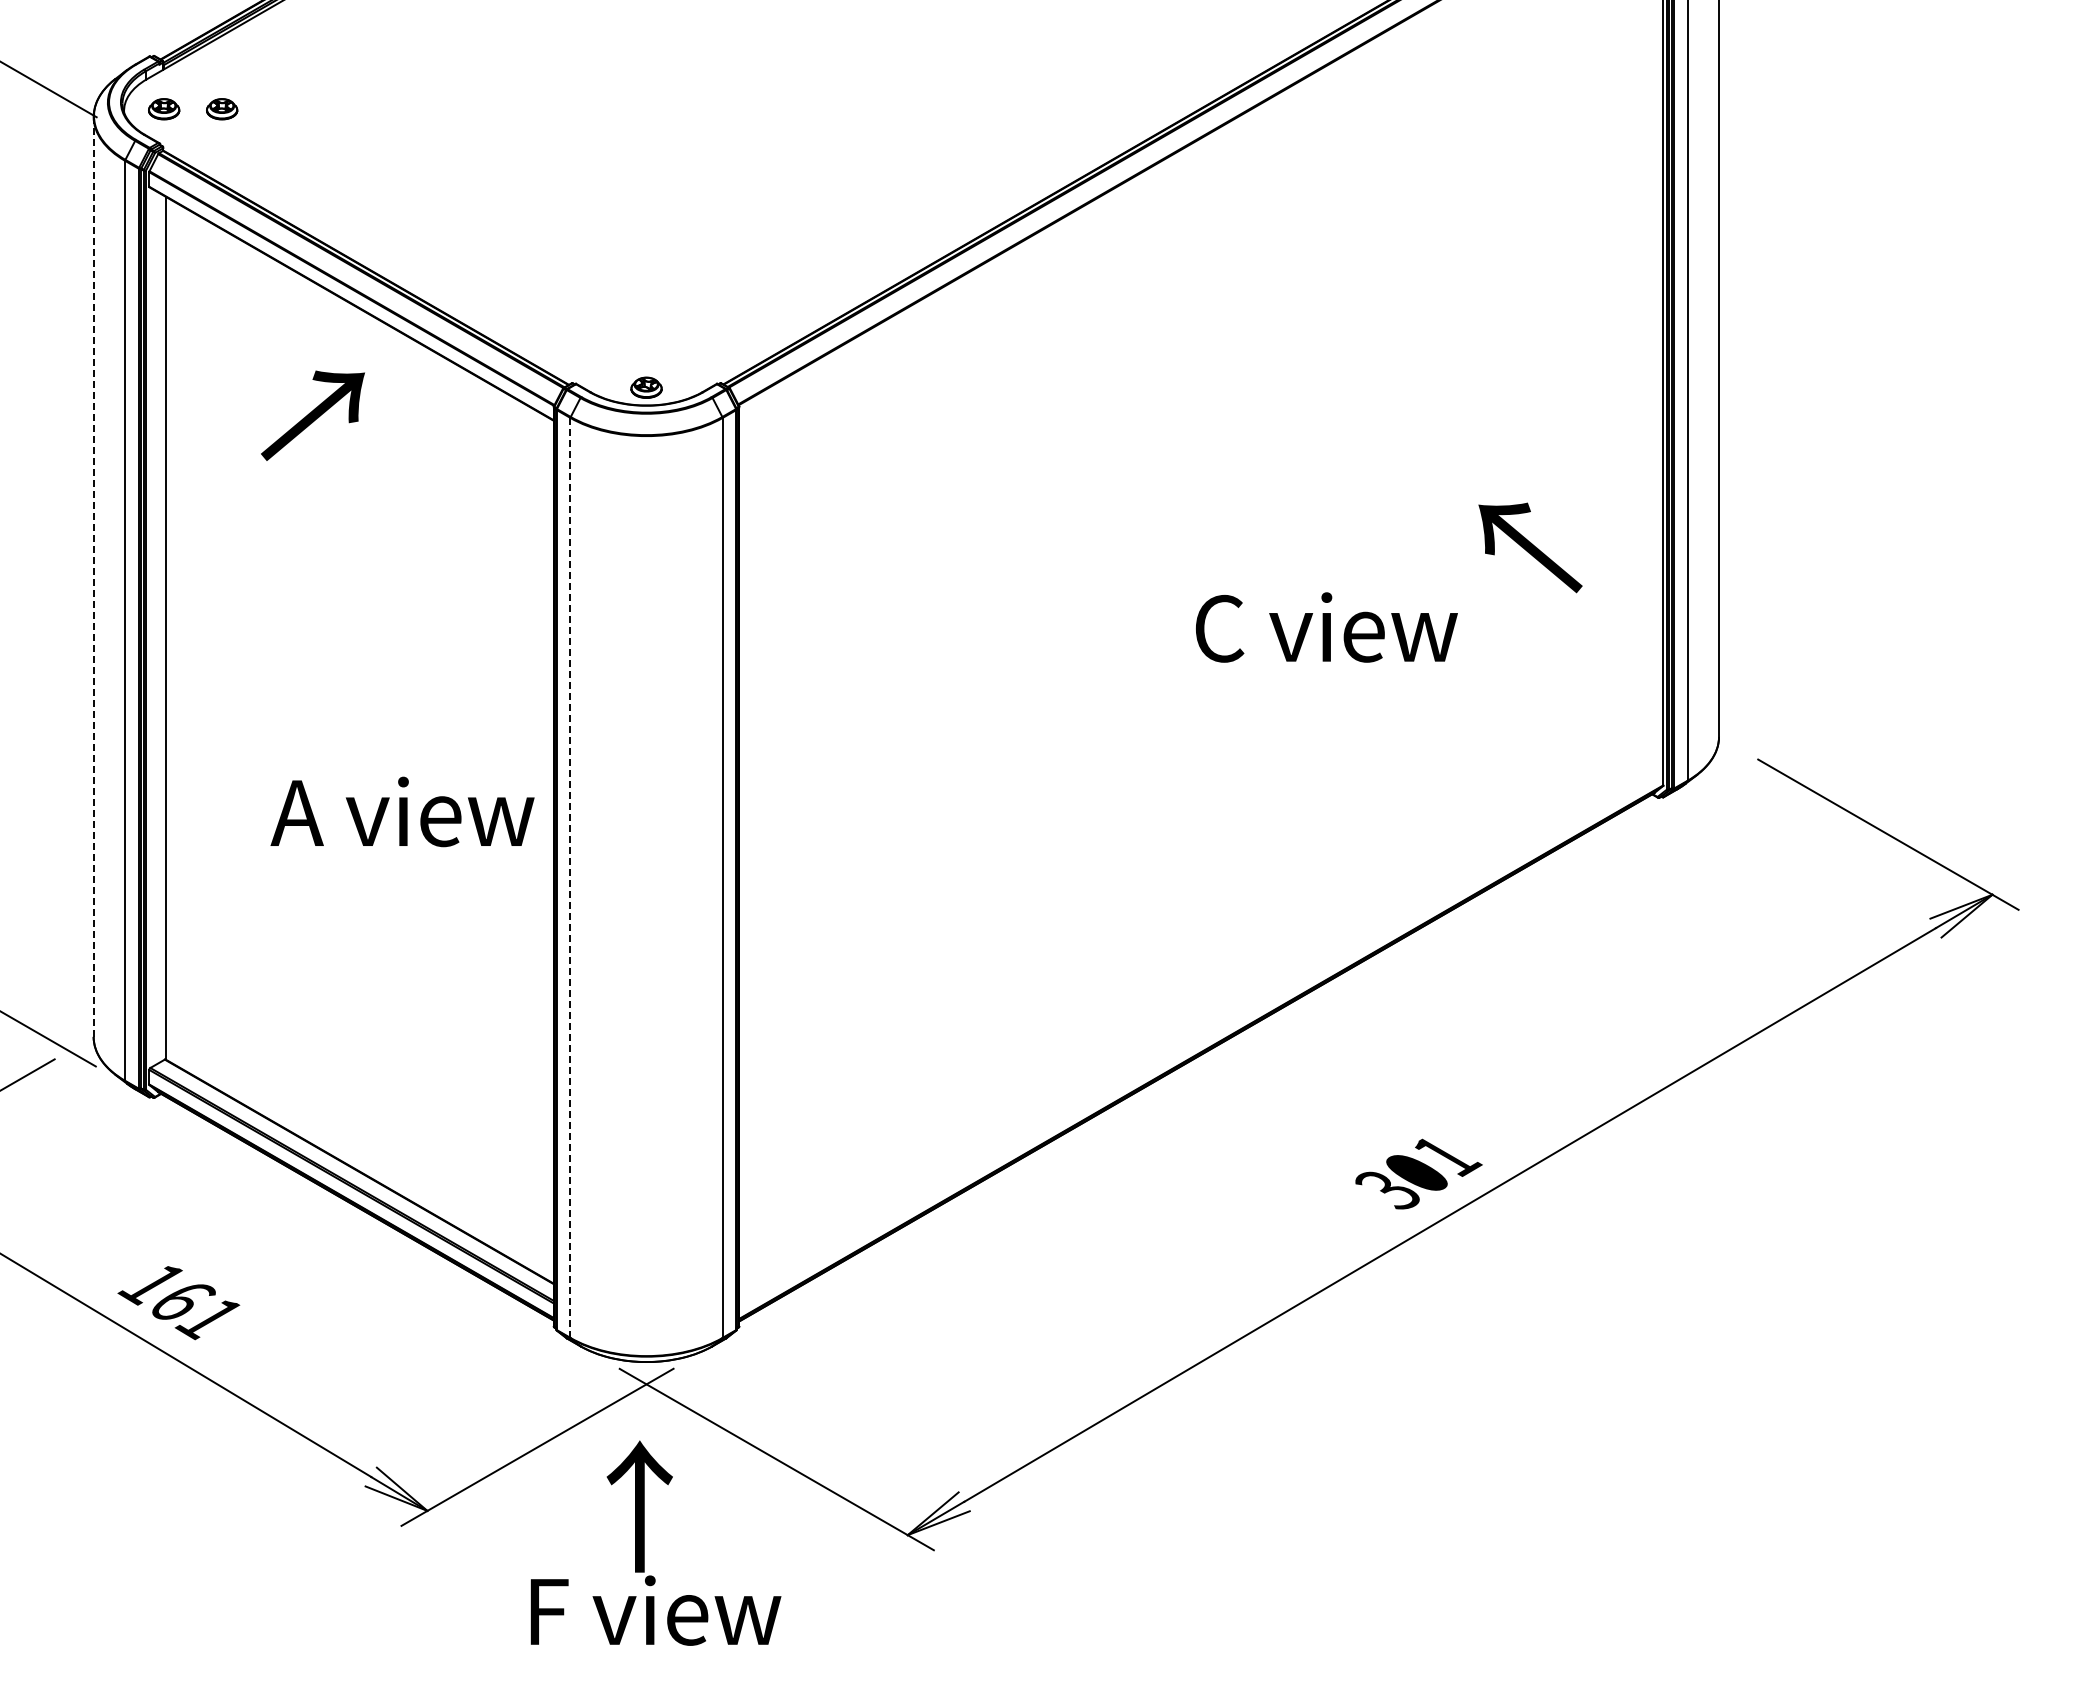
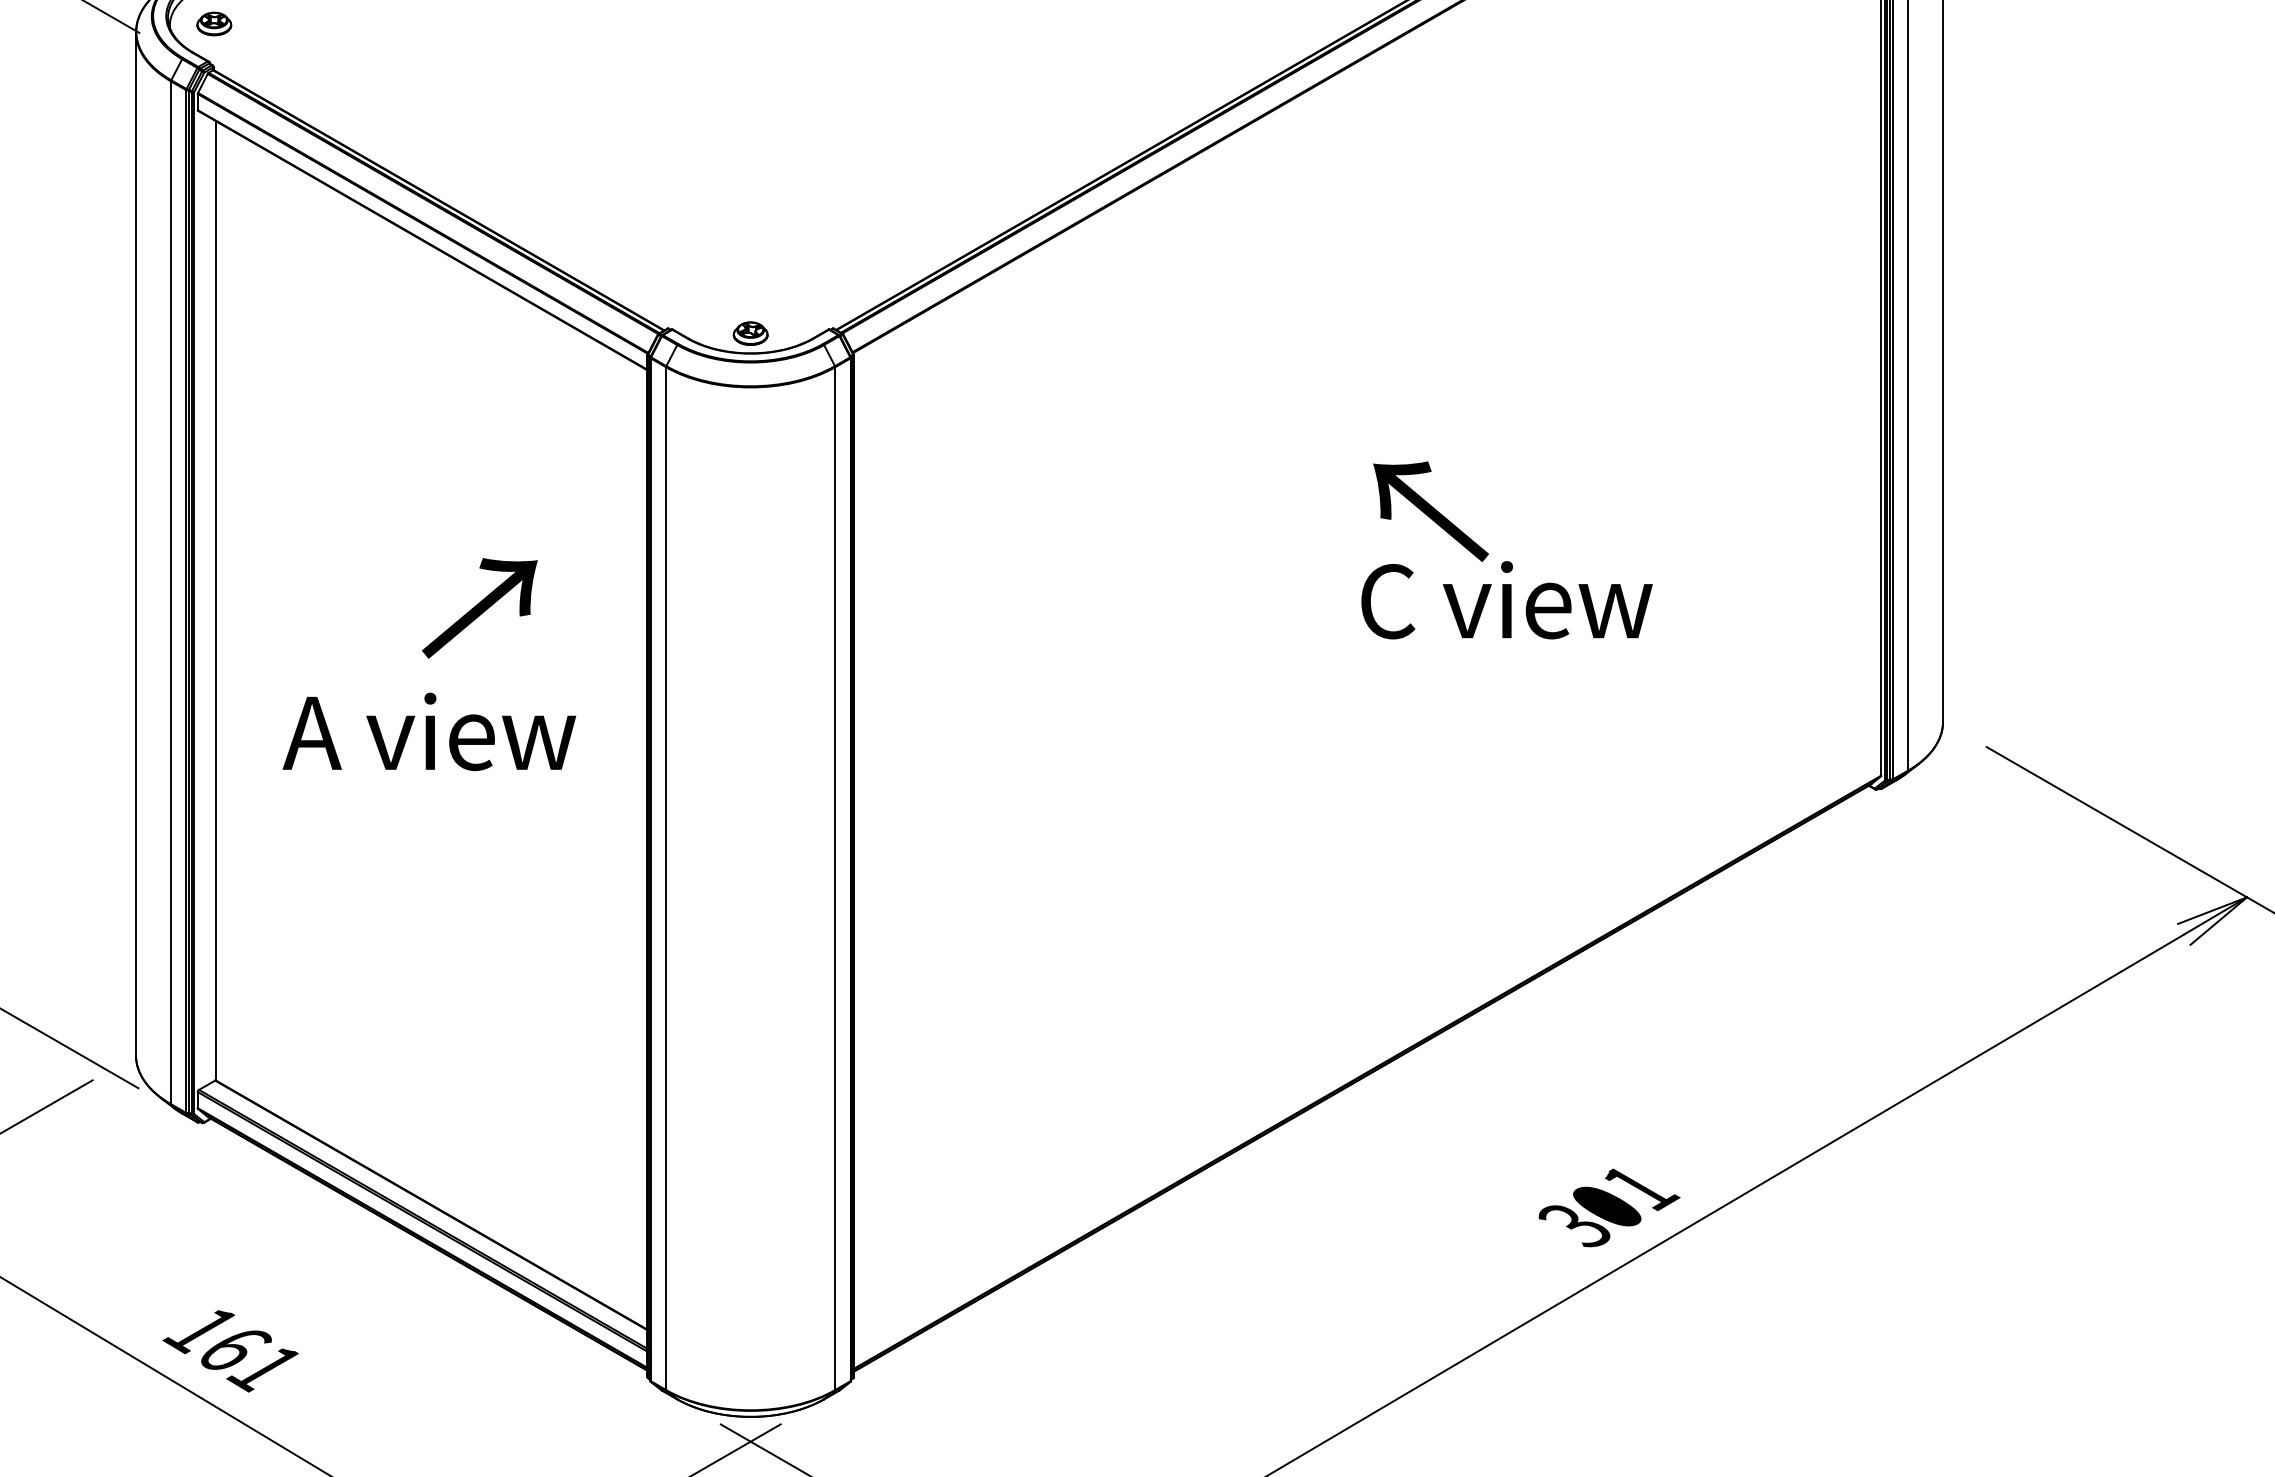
part: (222, 109) -> (279, 24), removed
text: (312, 415) -> (479, 607), moved
text: (1530, 547) -> (1431, 511), moved
line: (93, 576) -> (135, 543), dashed -> solid
text: (402, 811) -> (429, 731), moved
line: (570, 877) -> (666, 878), dashed -> solid

